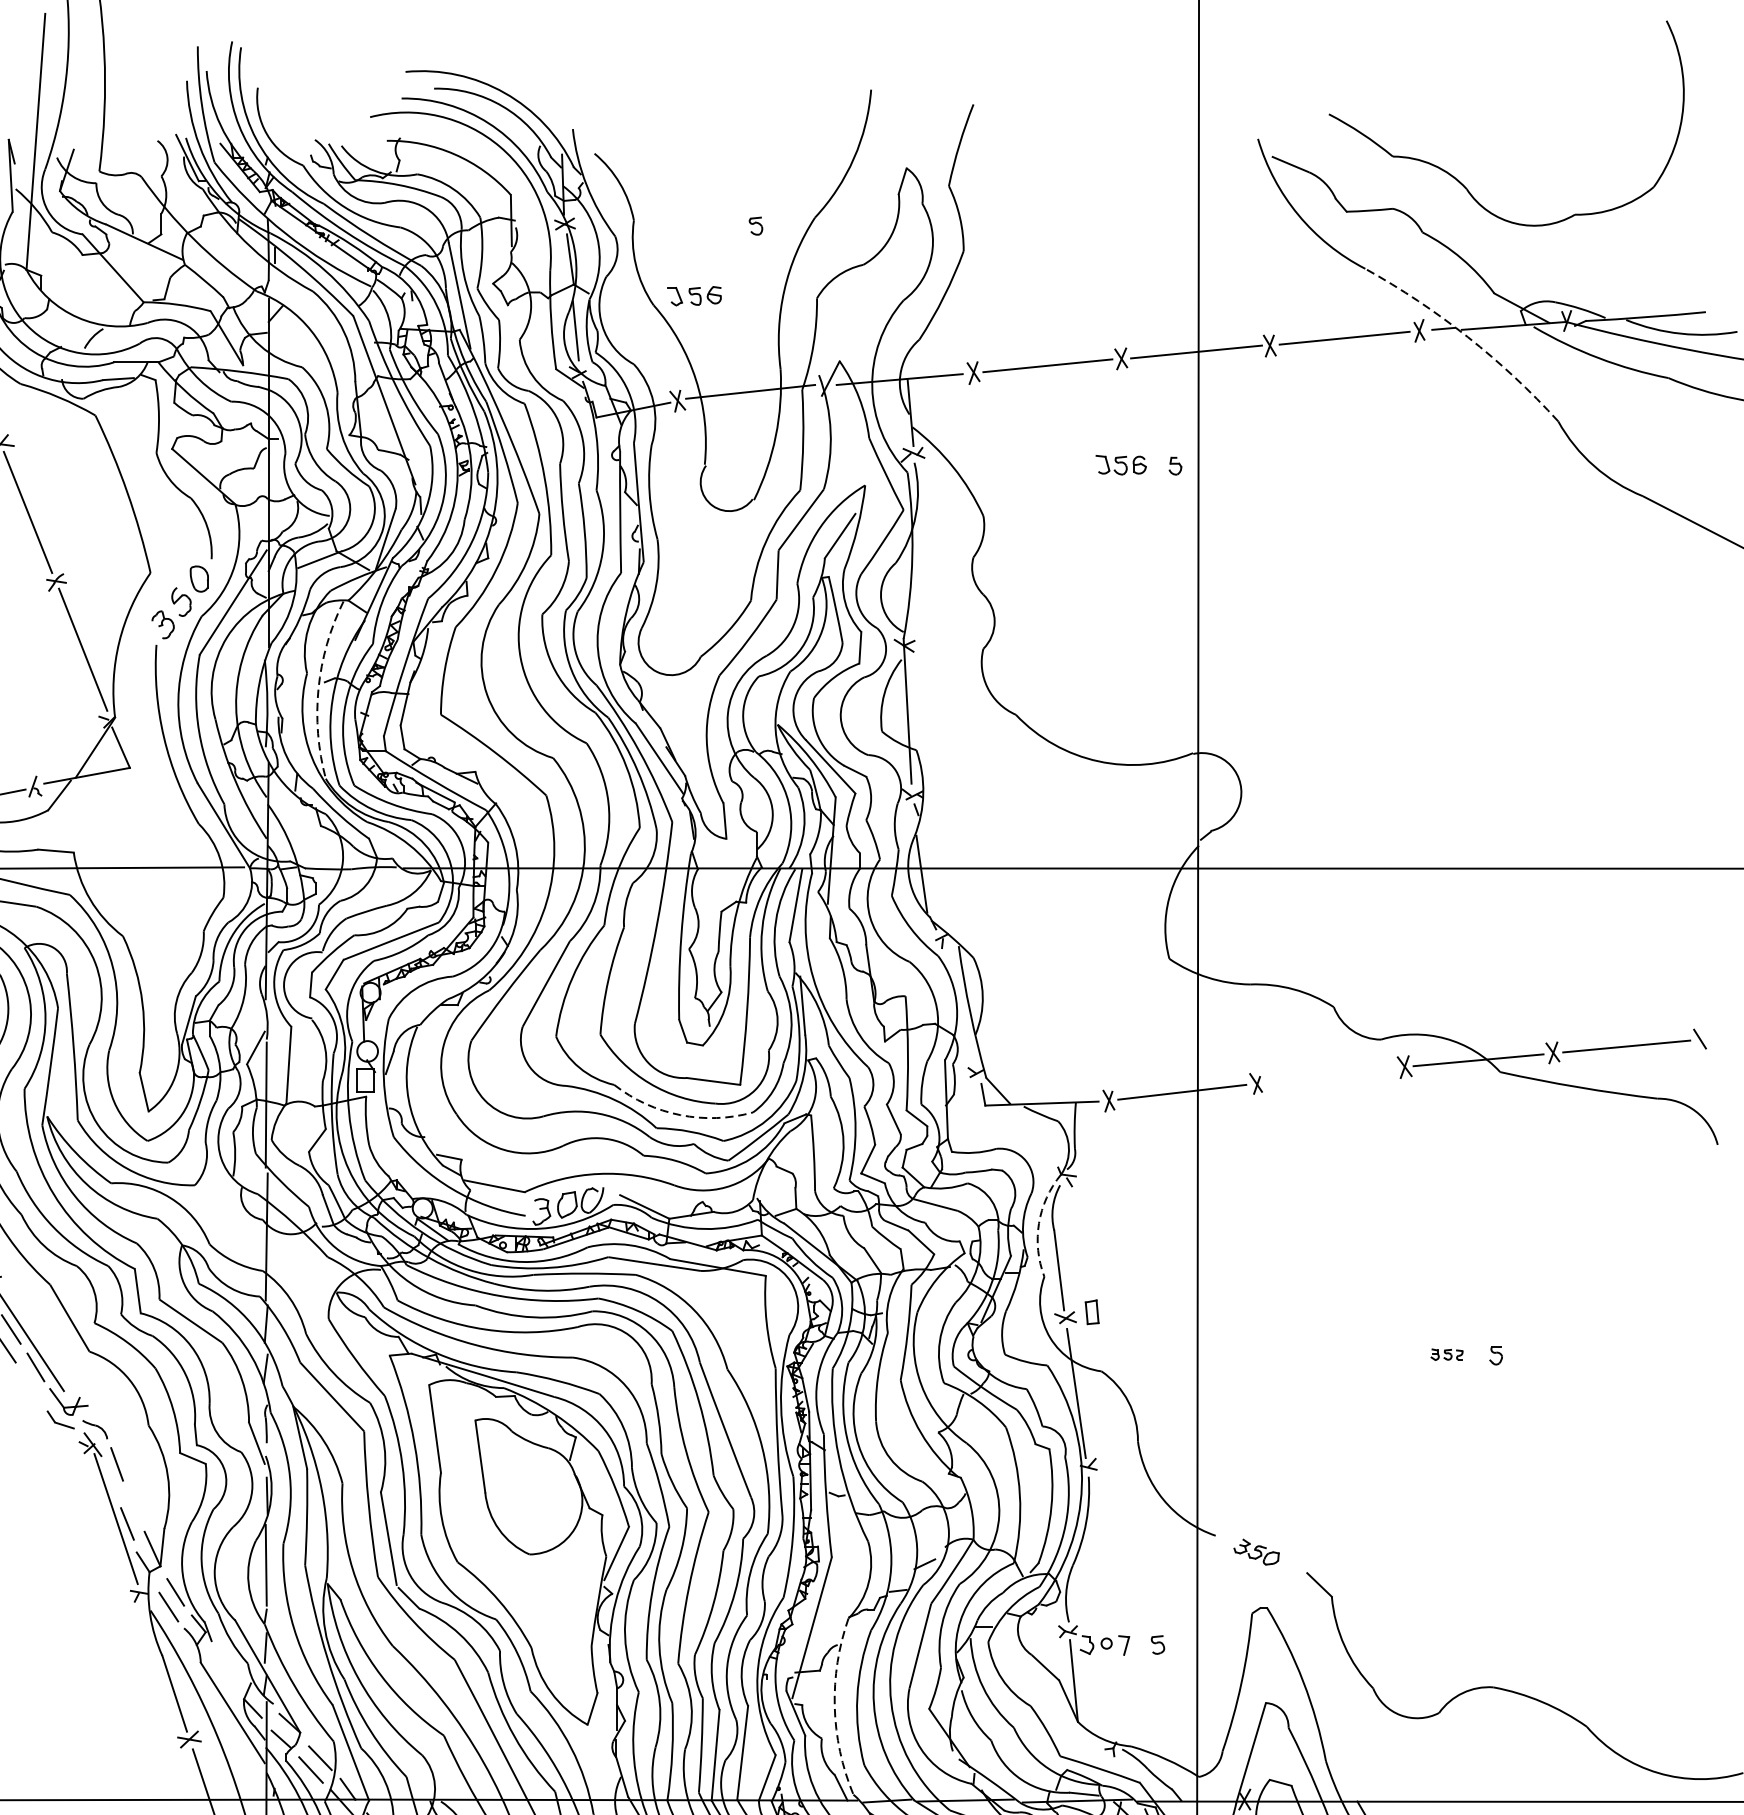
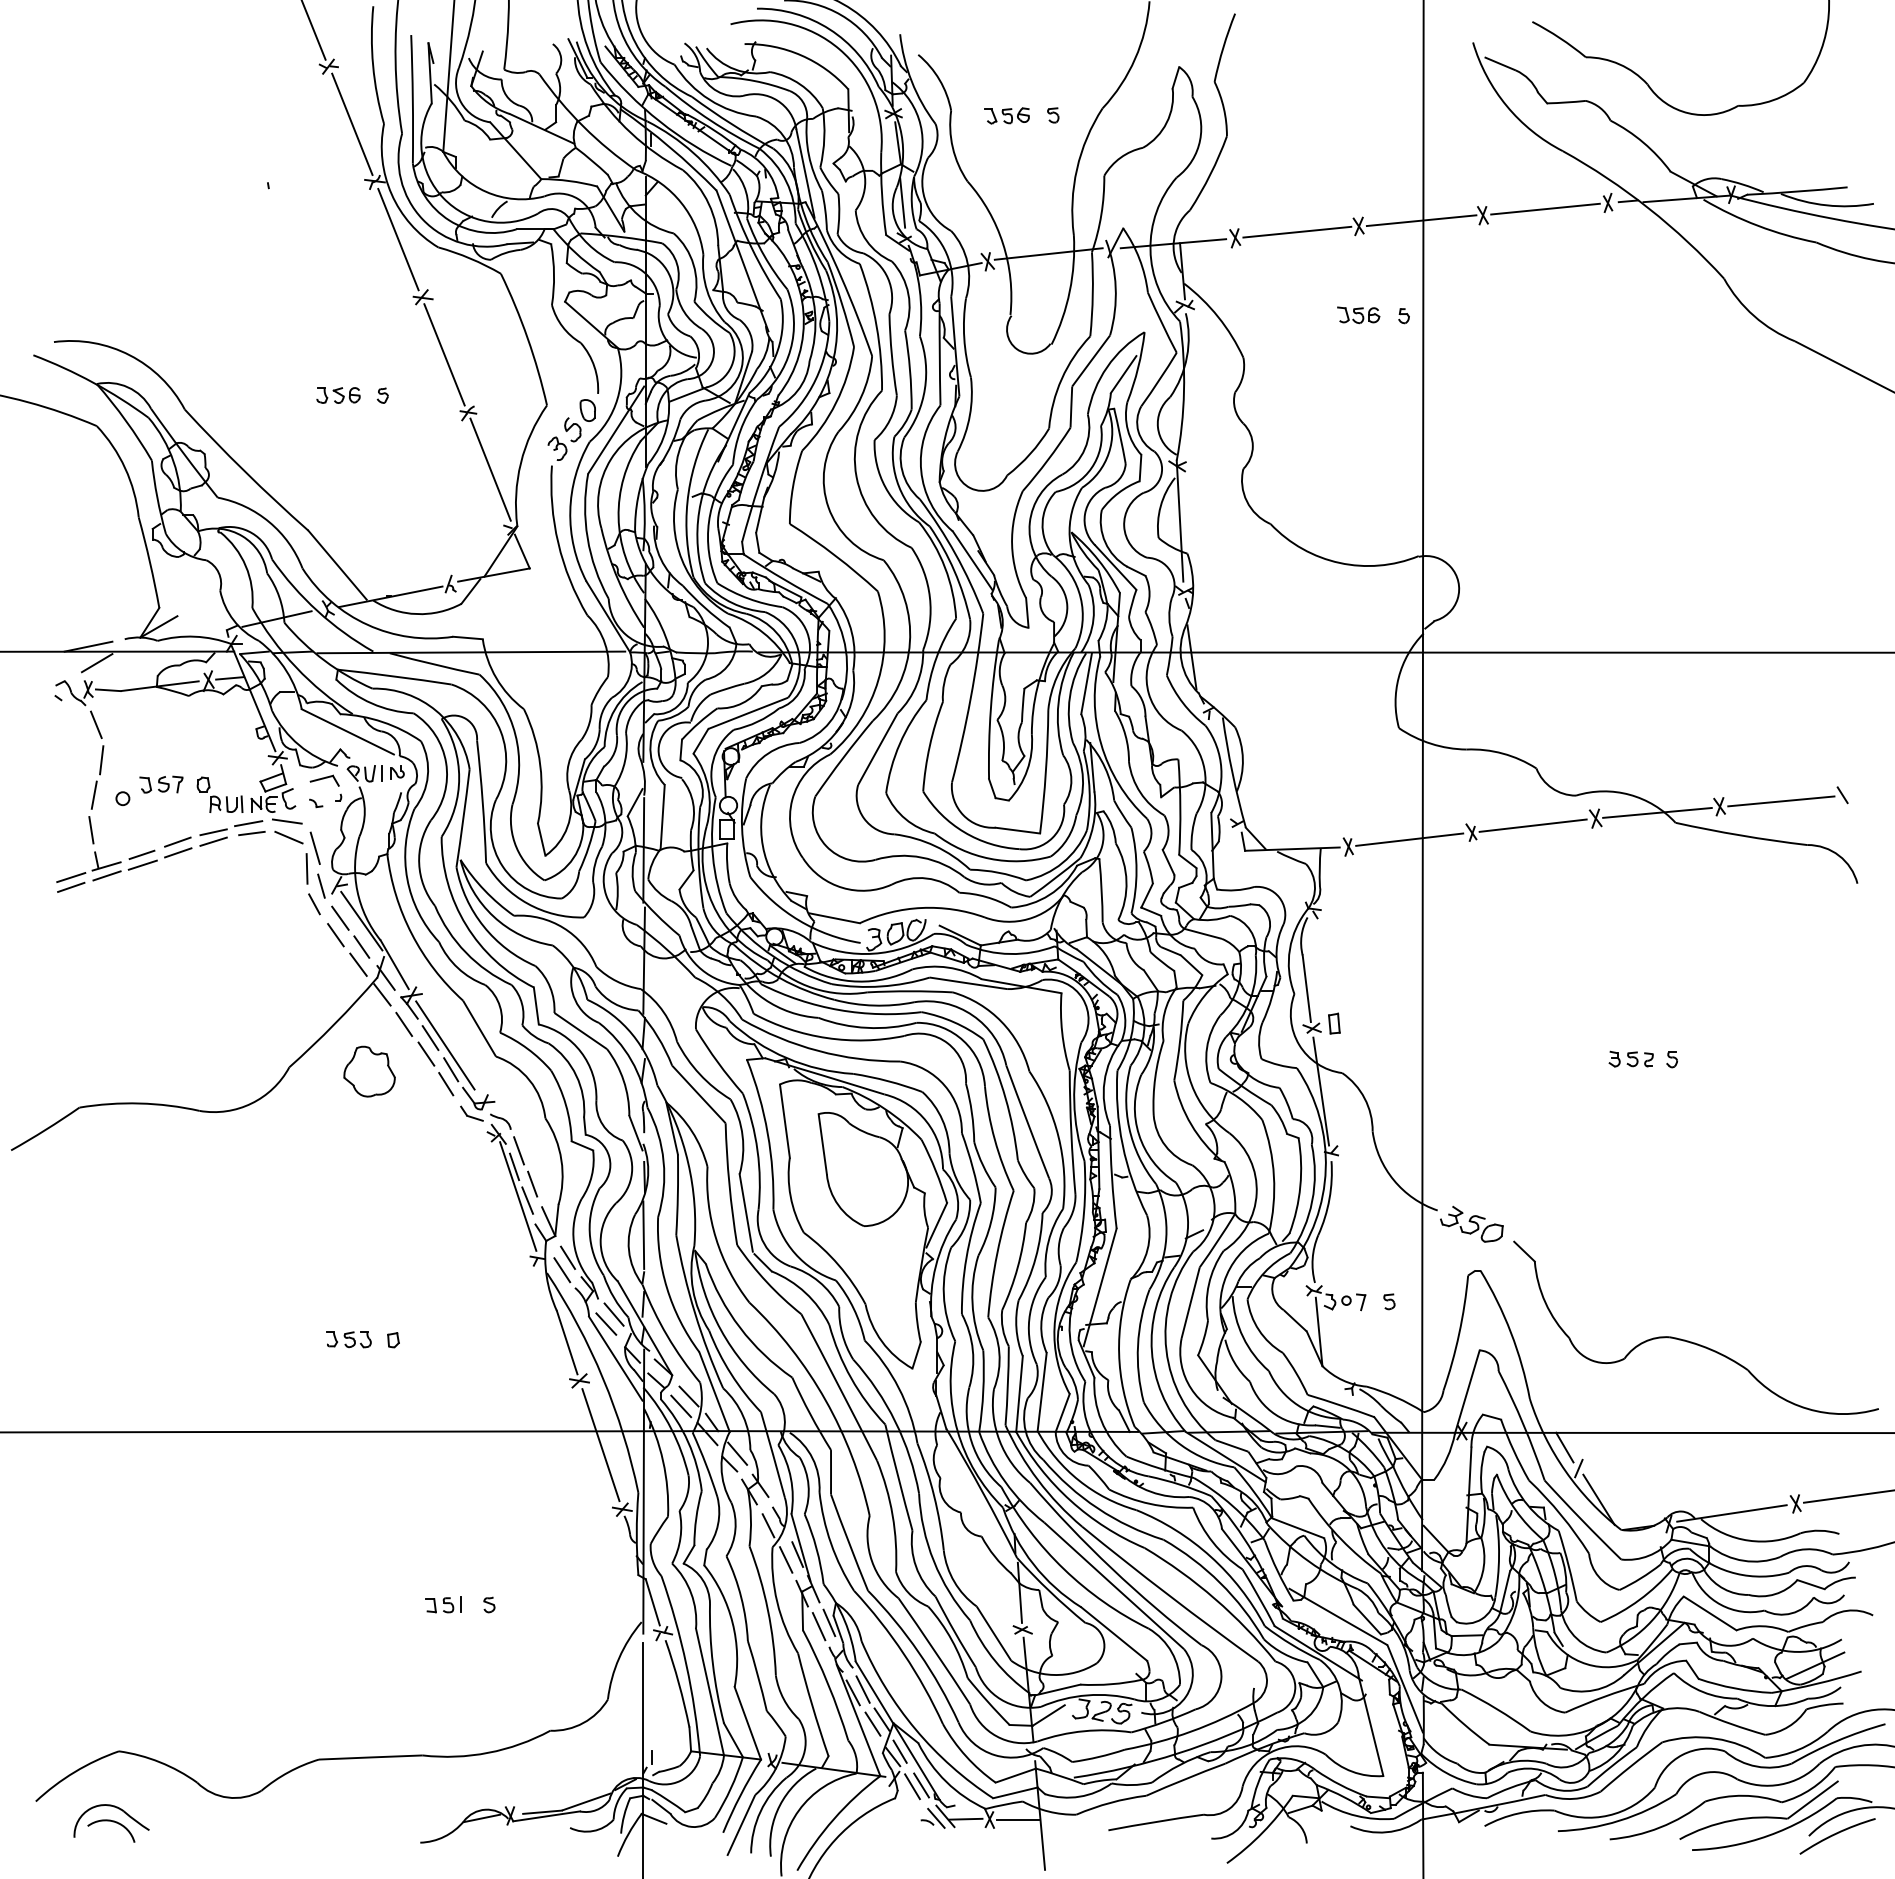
part: (694, 295) -> (1006, 115), moved
arc: (1467, 337) -> (1648, 208), dashed -> solid
arc: (318, 689) -> (687, 502), dashed -> solid
line: (1329, 1075) -> (1532, 825), added
arc: (680, 1114) -> (990, 858), dashed -> solid
arc: (1038, 1223) -> (1289, 949), dashed -> solid
part: (1446, 1353) -> (1630, 1058), size x1.67
line: (30, 1385) -> (446, 1084), added
line: (111, 1483) -> (514, 1166), added
line: (133, 1503) -> (532, 1183), added
part: (1256, 1551) -> (1471, 1223), size x1.67
line: (230, 1660) -> (613, 1314), added
line: (221, 1670) -> (606, 1323), added
arc: (835, 1706) -> (1119, 1353), dashed -> solid

